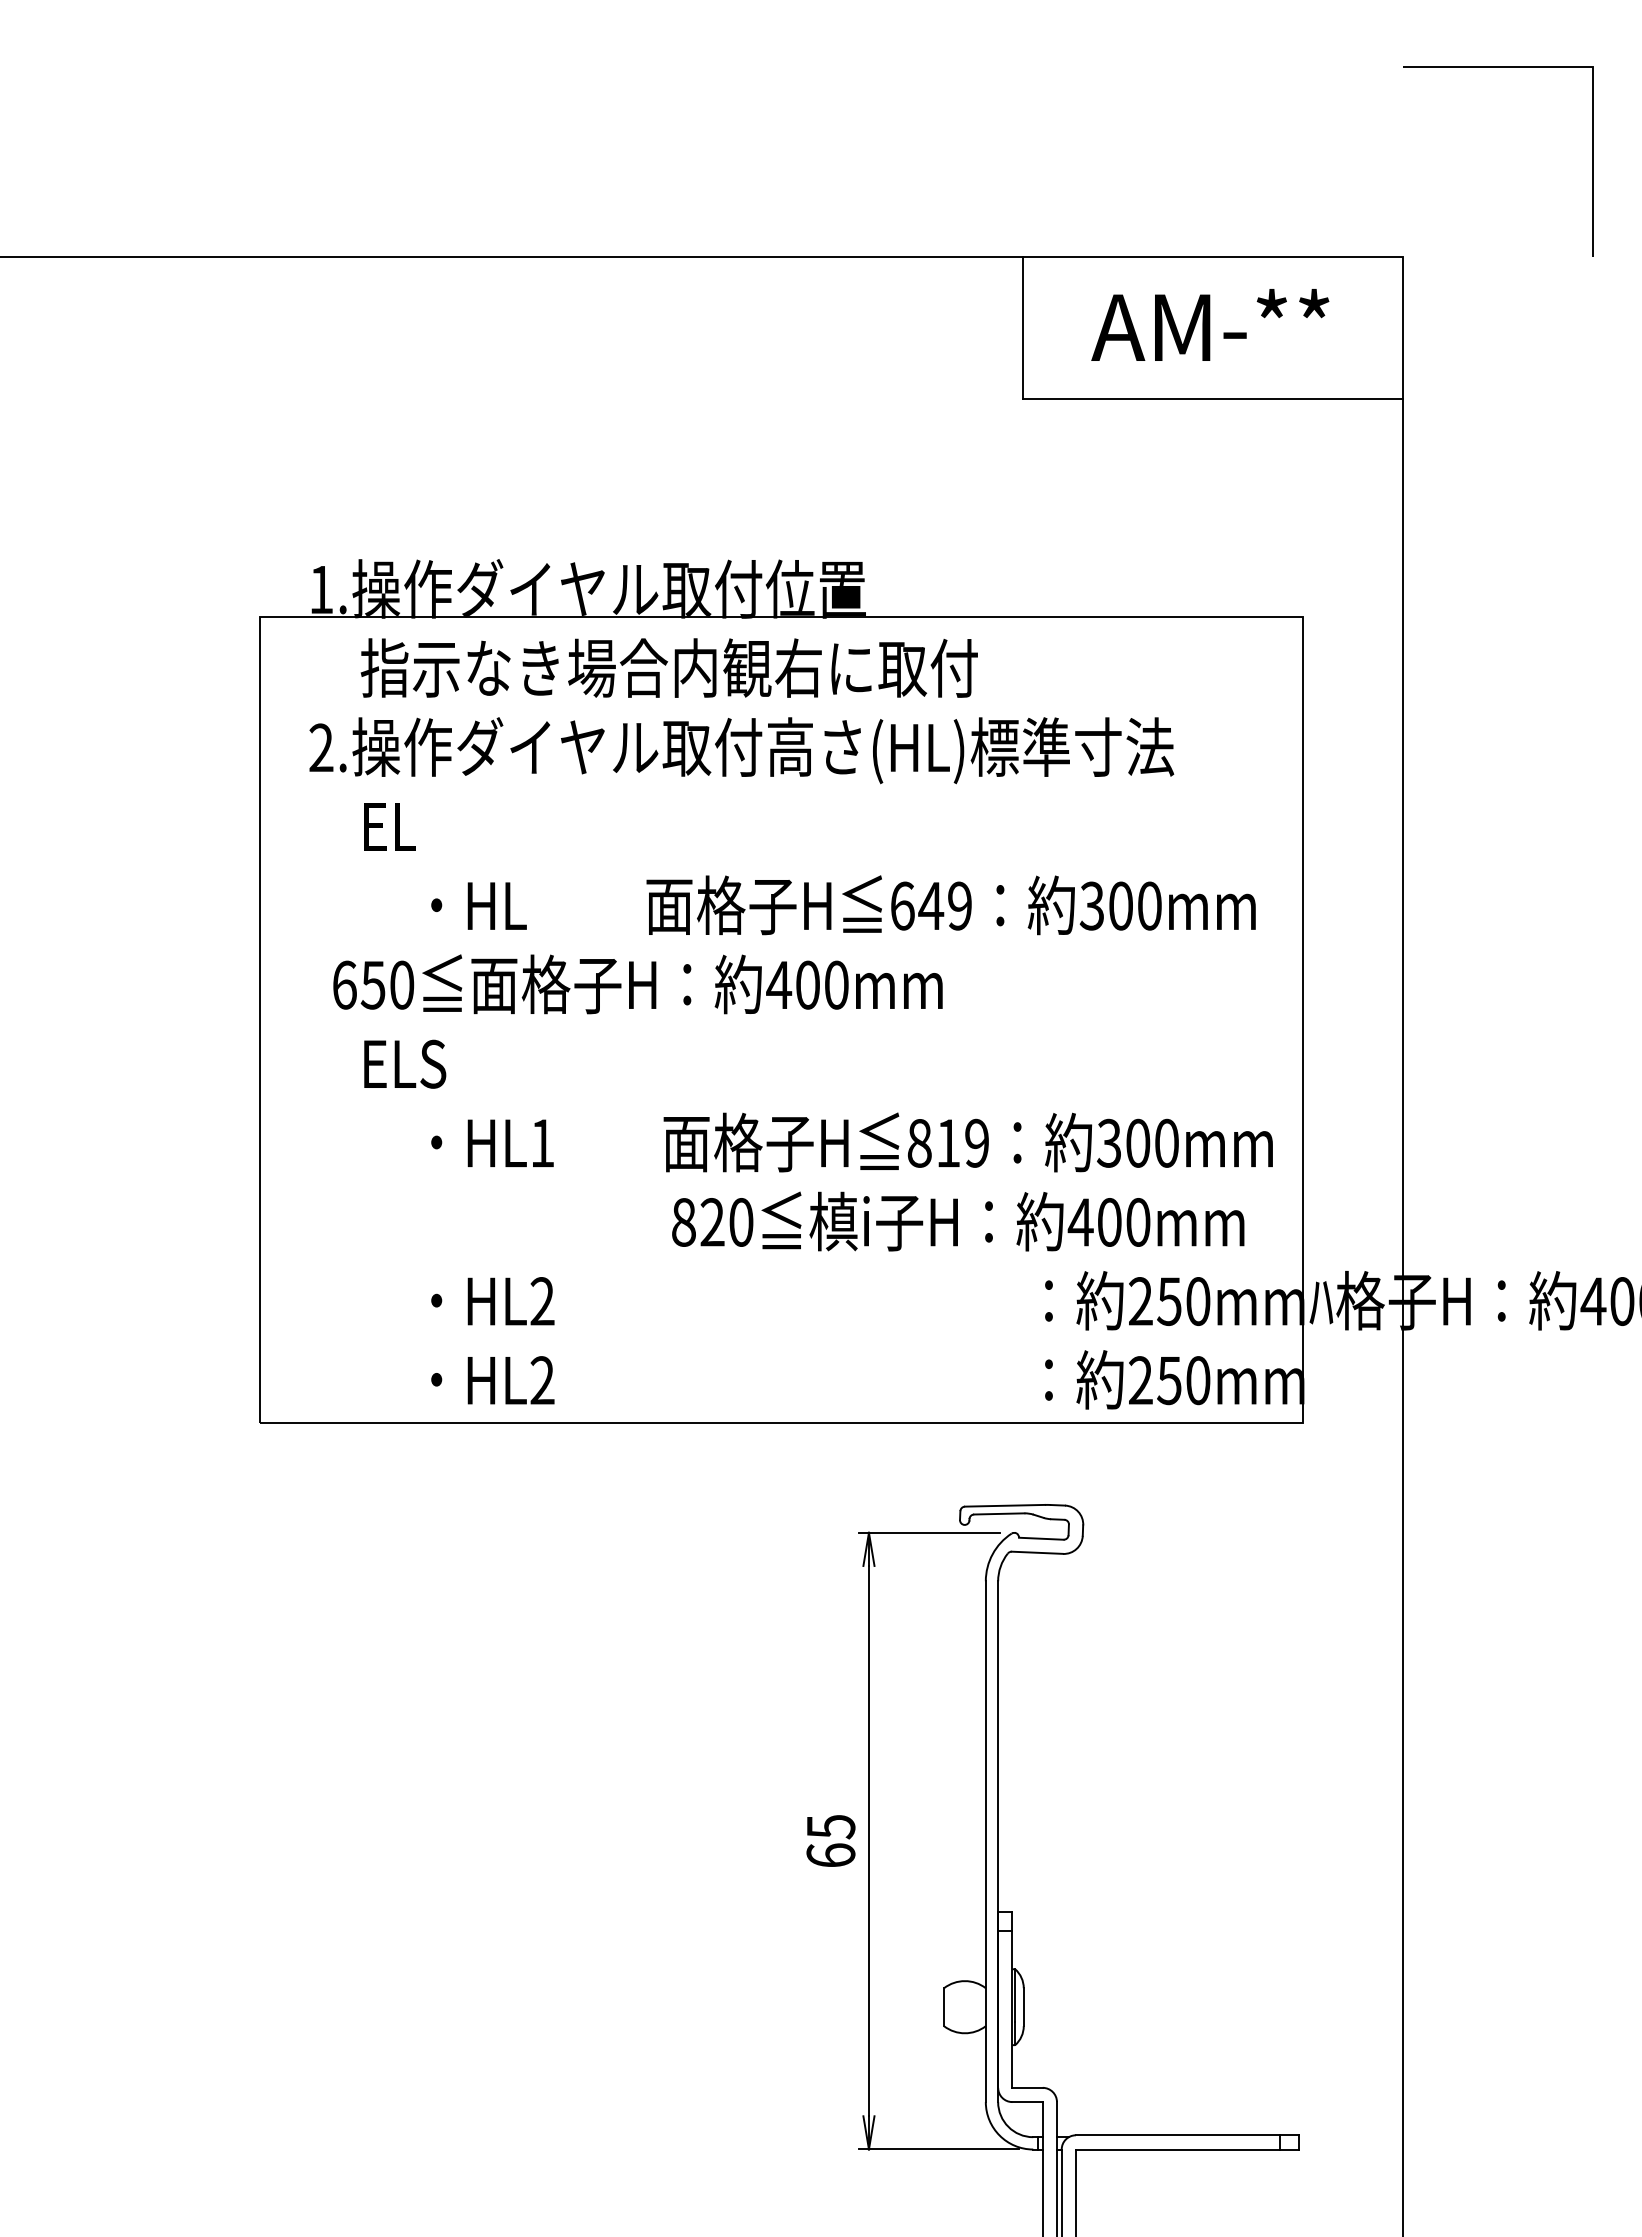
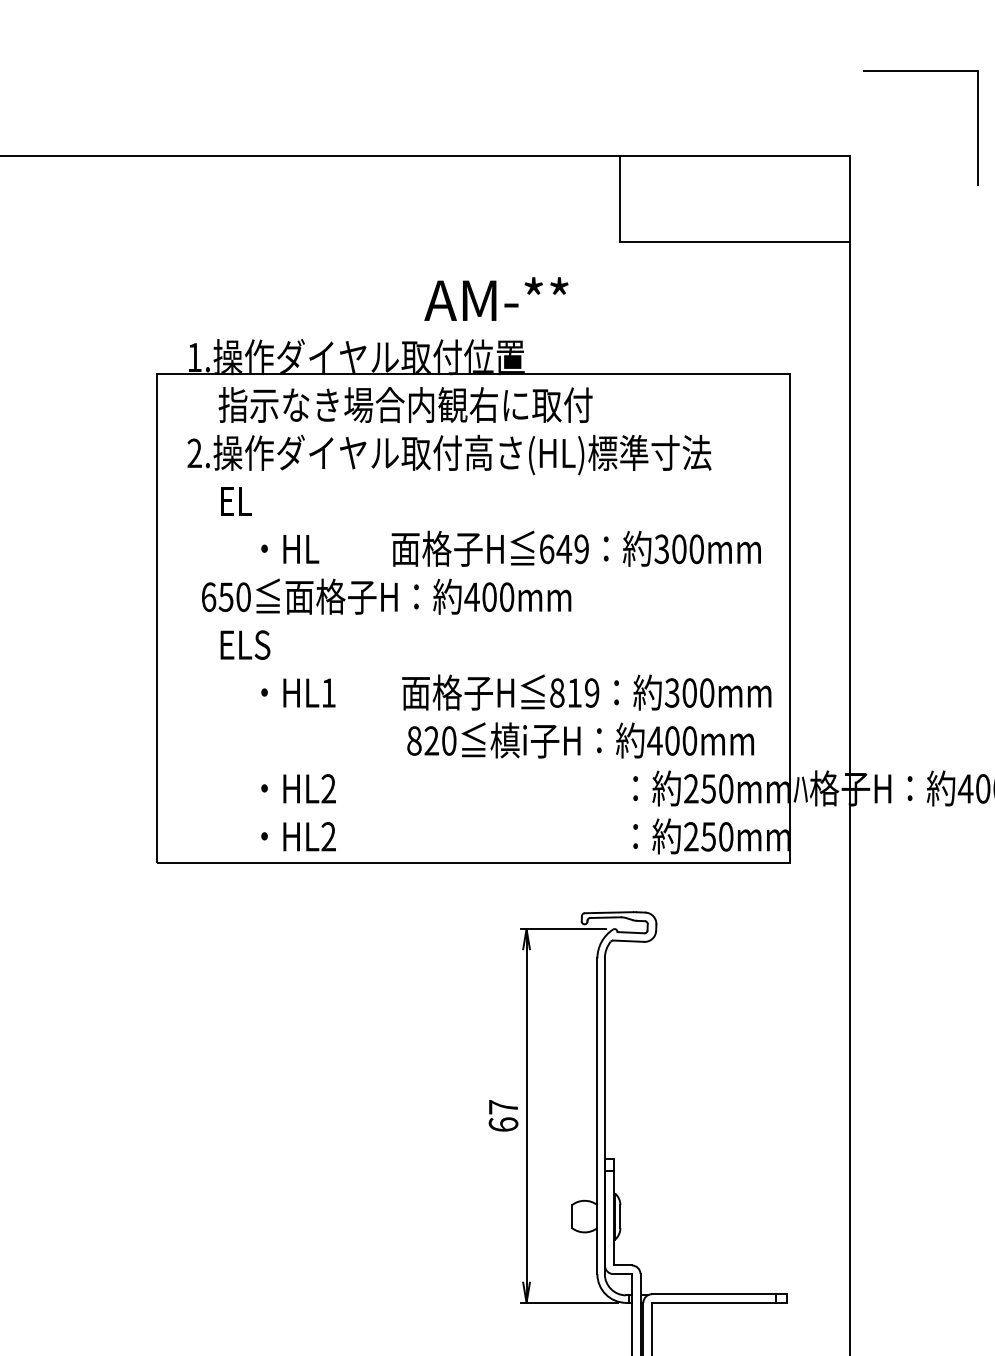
line: (1497, 68) -> (920, 71), moved
text: (1210, 324) -> (496, 298), moved
text: (830, 1827) -> (503, 1107), 65 -> 67

